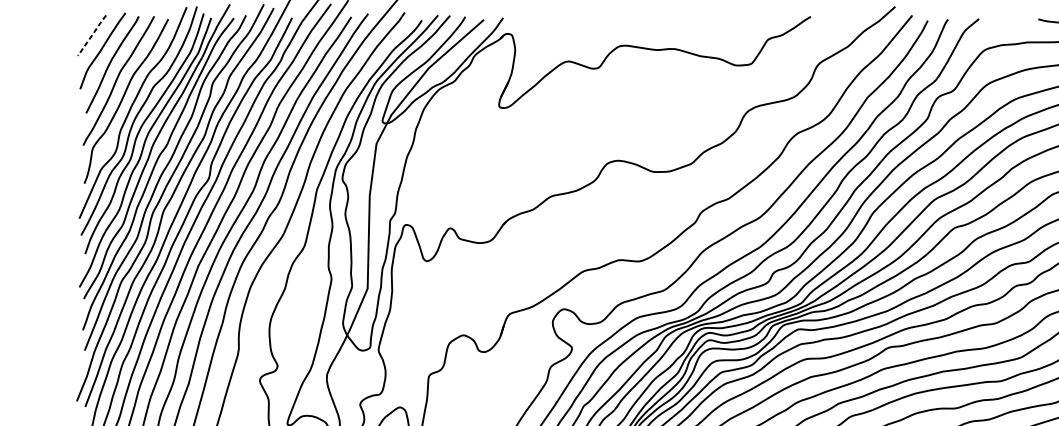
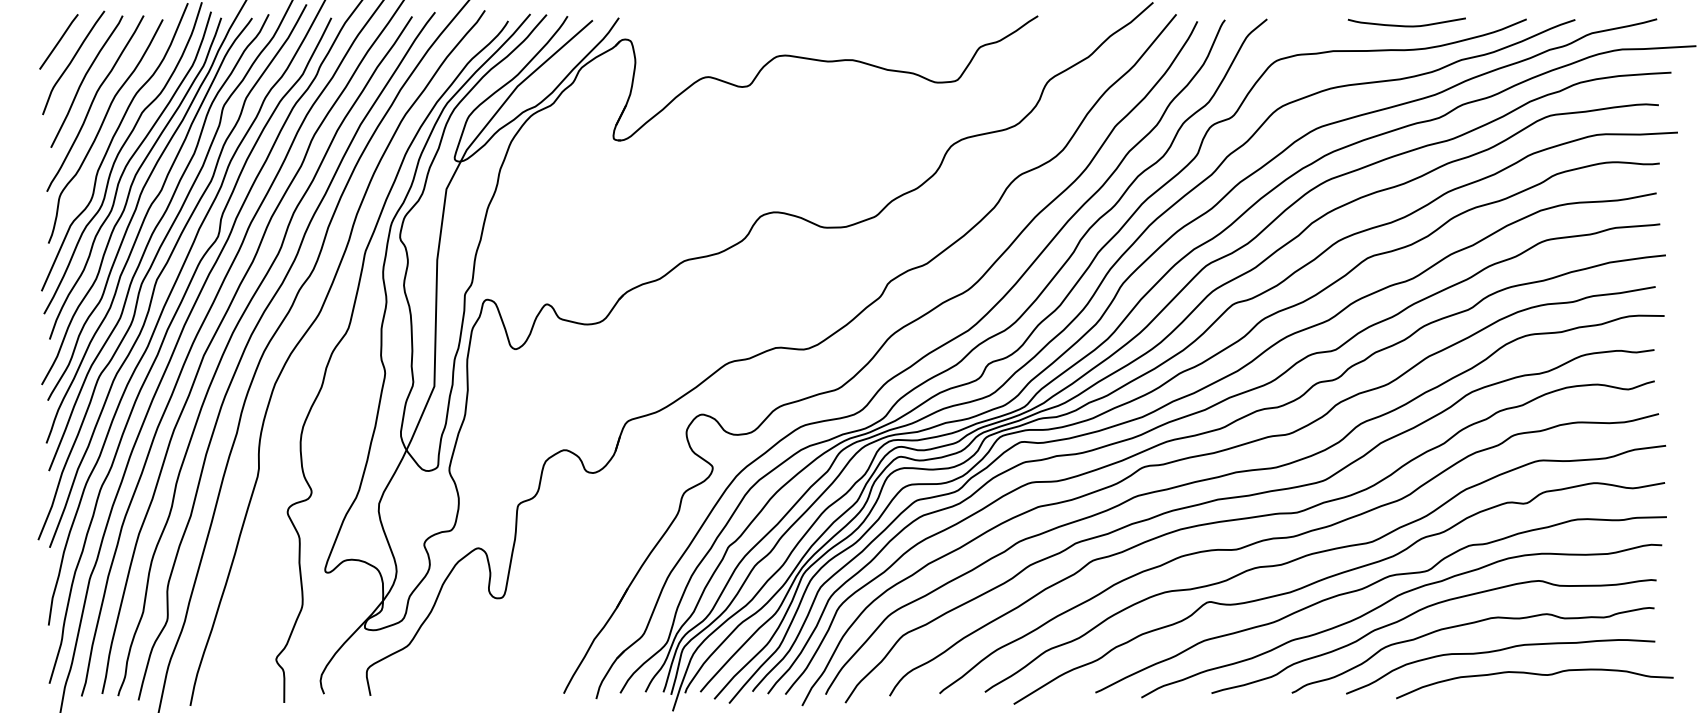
line: (92, 34) -> (59, 40), dashed -> solid

